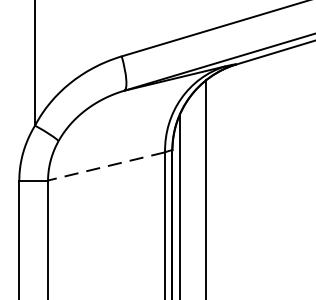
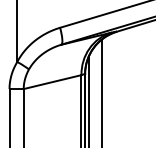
line: (106, 167) -> (52, 82), dashed -> solid

